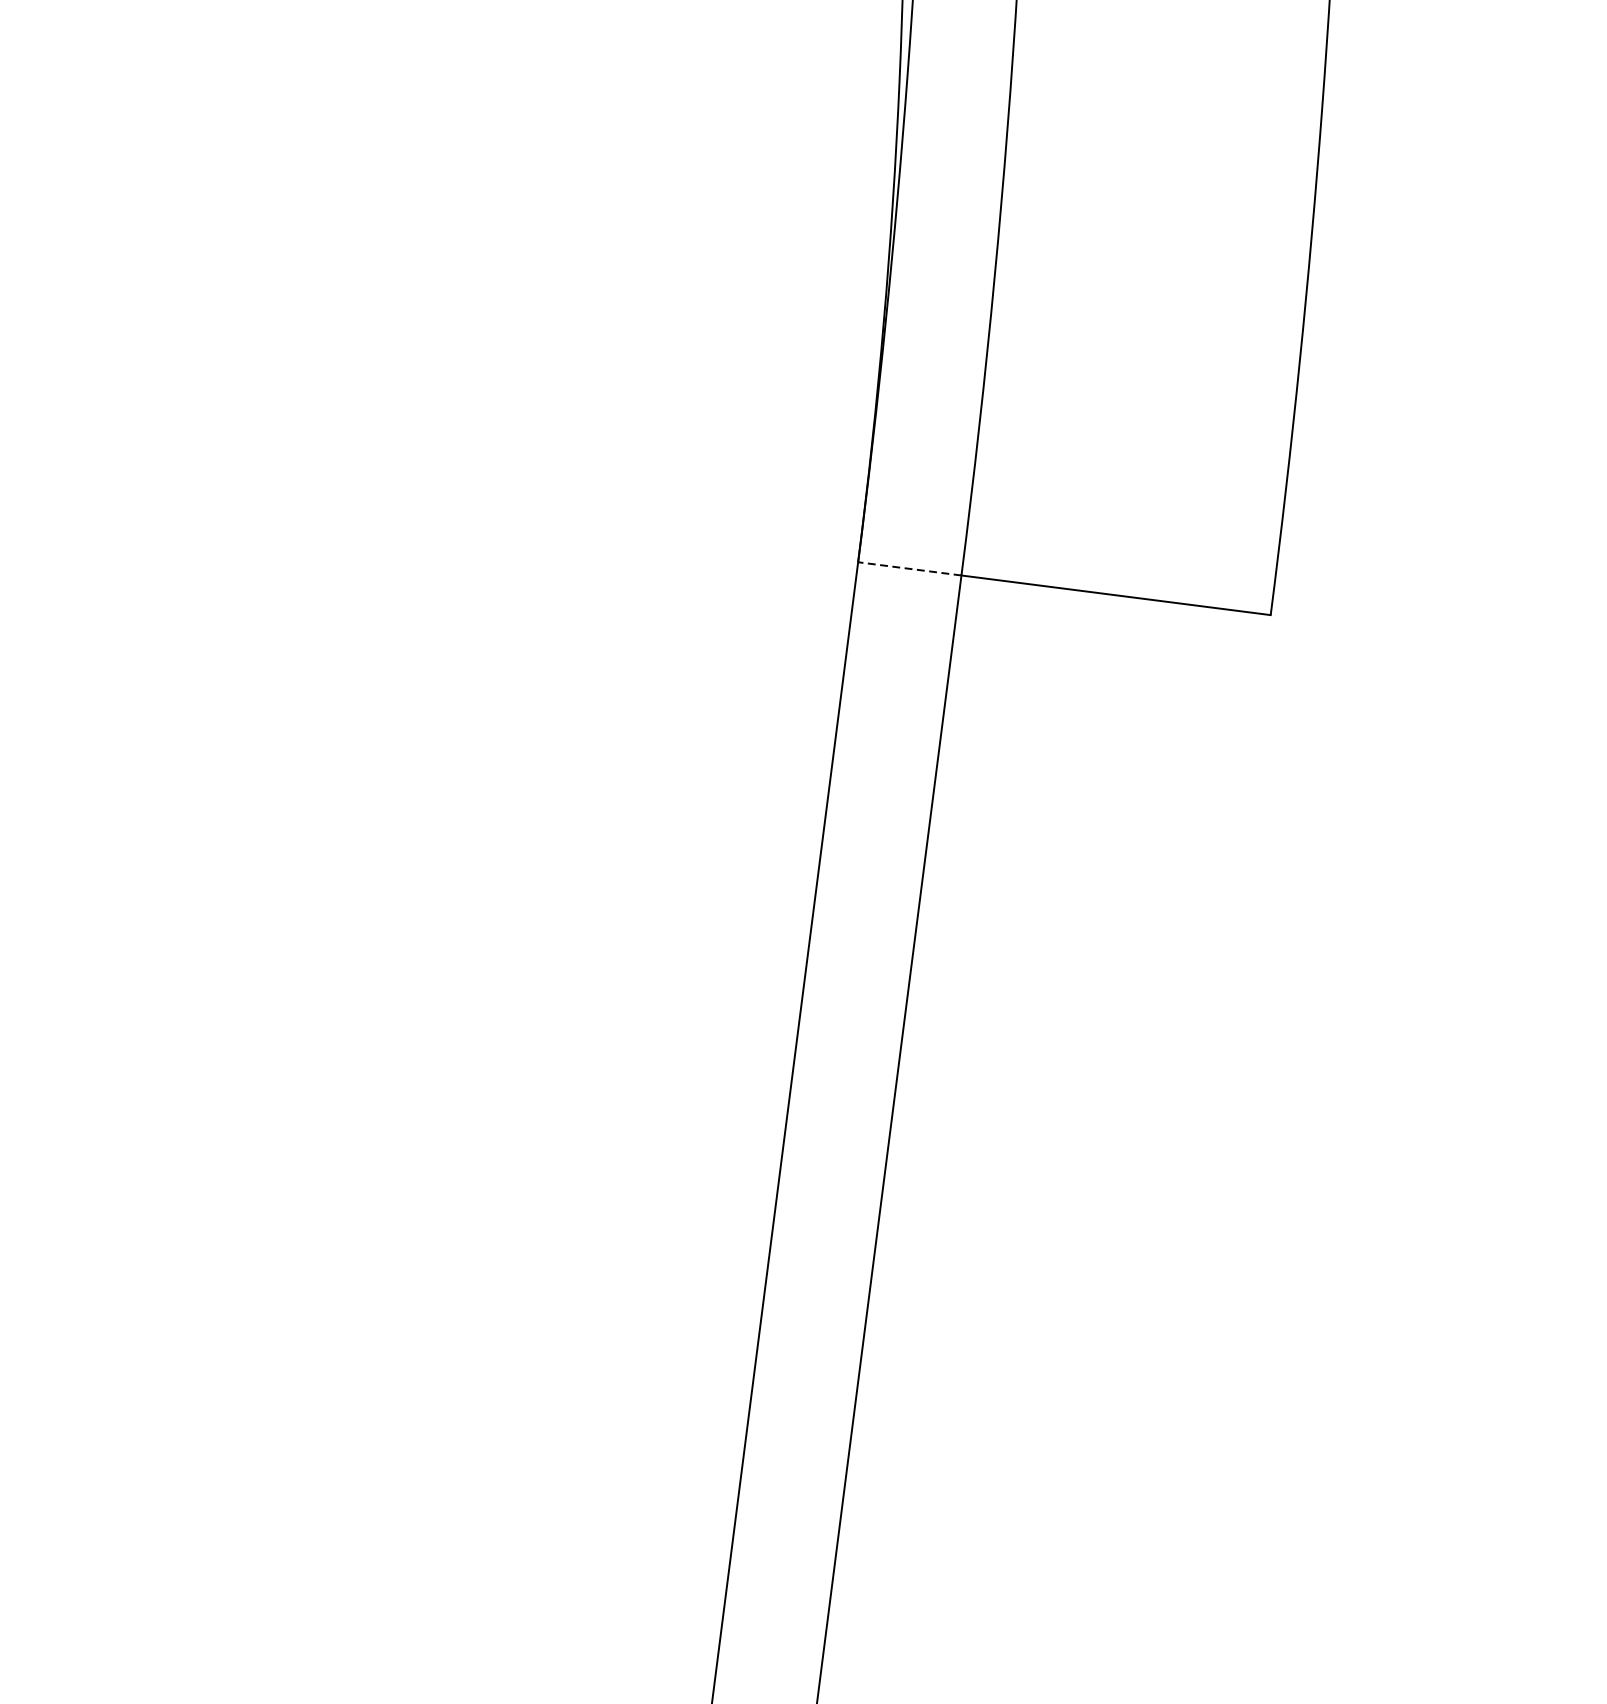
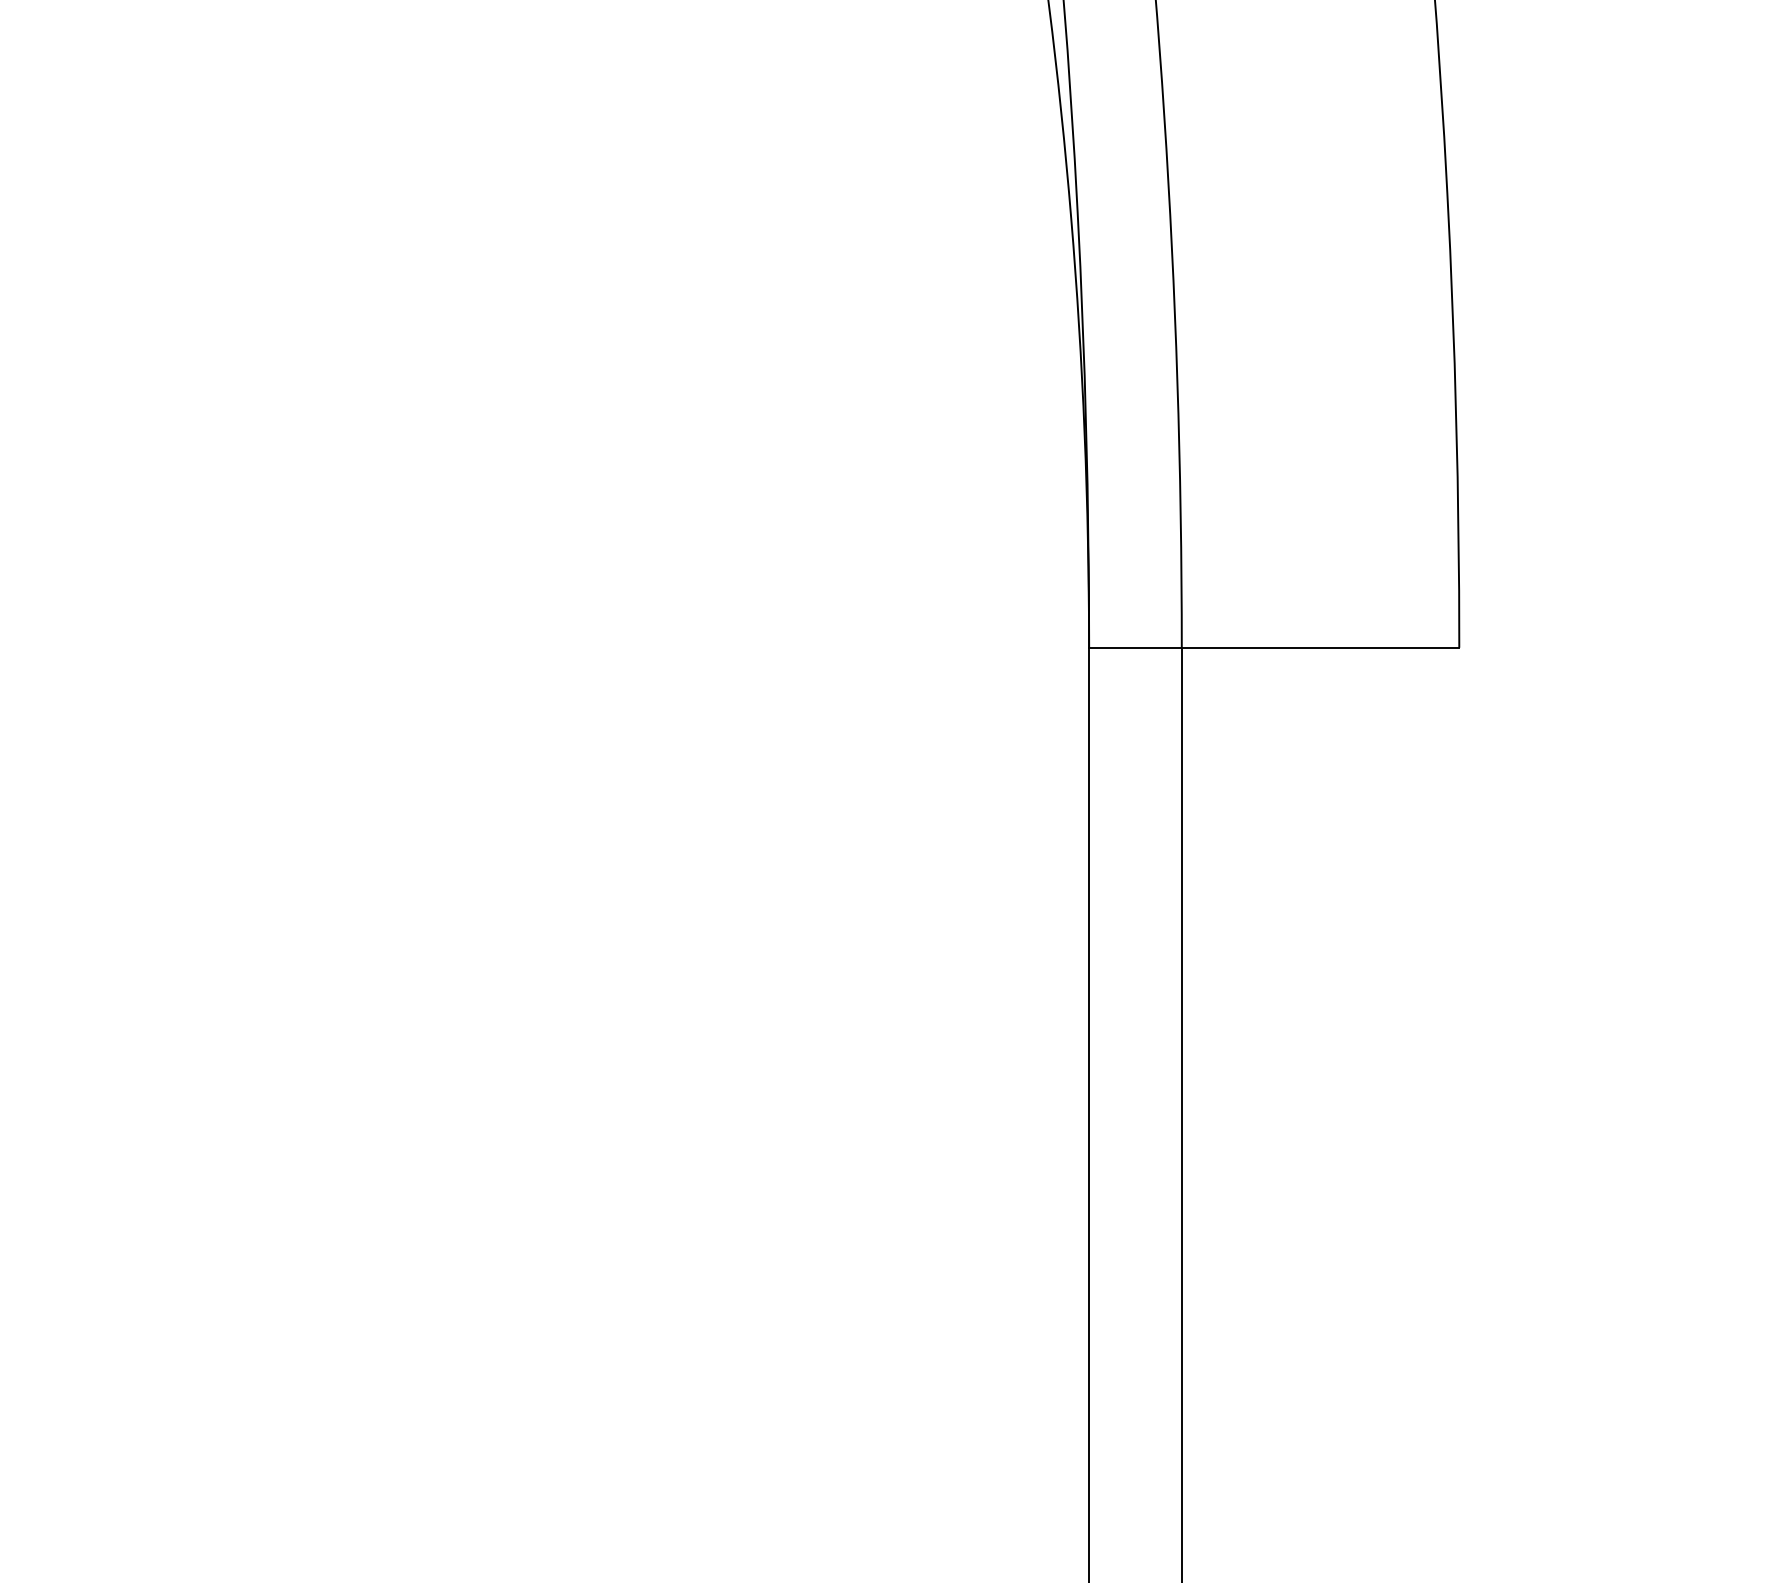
line: (908, 568) -> (1134, 647), dashed -> solid

